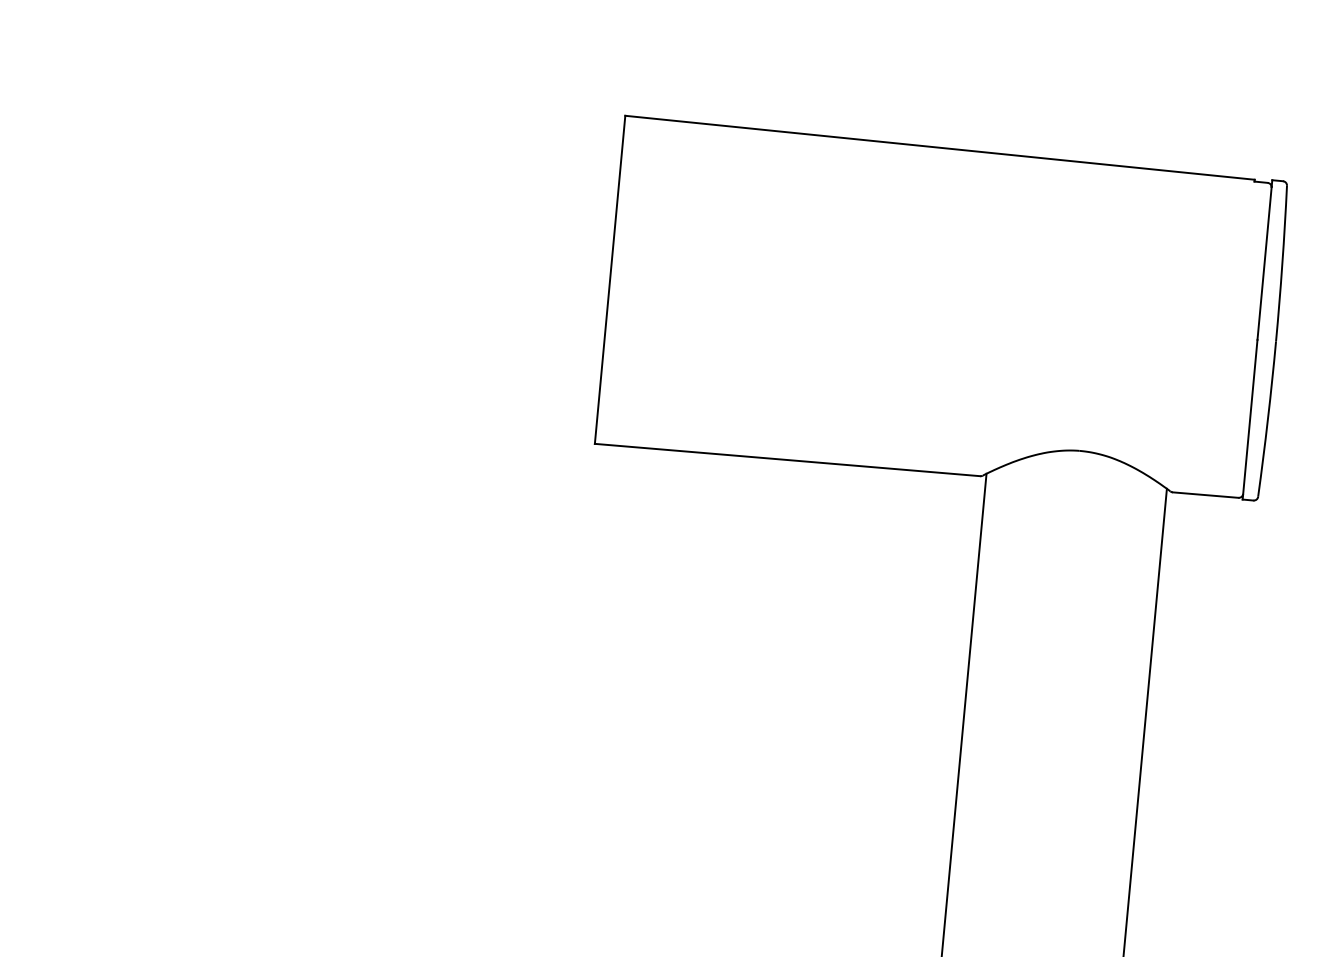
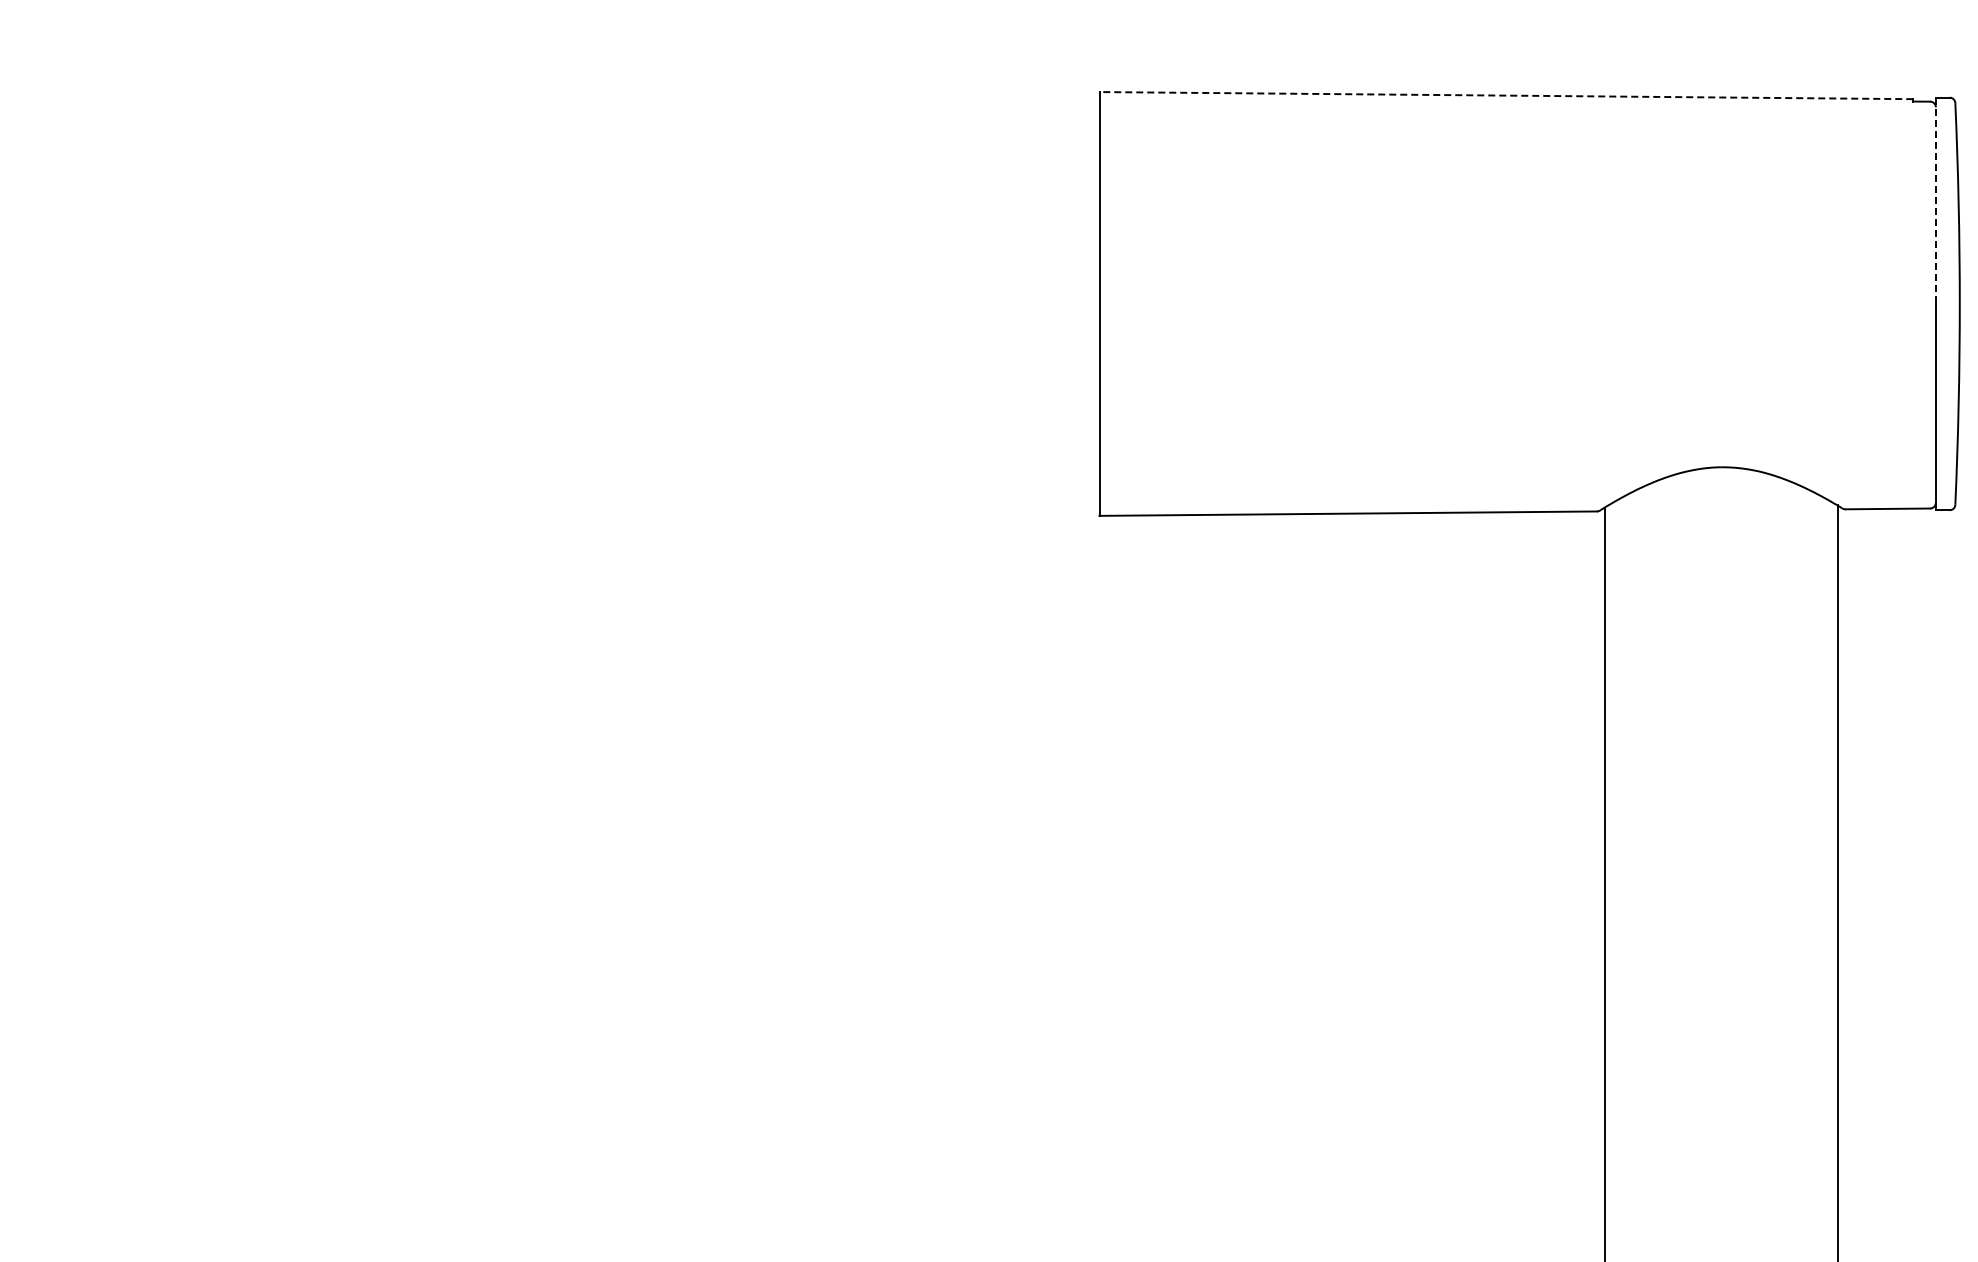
line: (940, 147) -> (1506, 95), solid -> dashed
line: (1264, 260) -> (1935, 201), solid -> dashed

